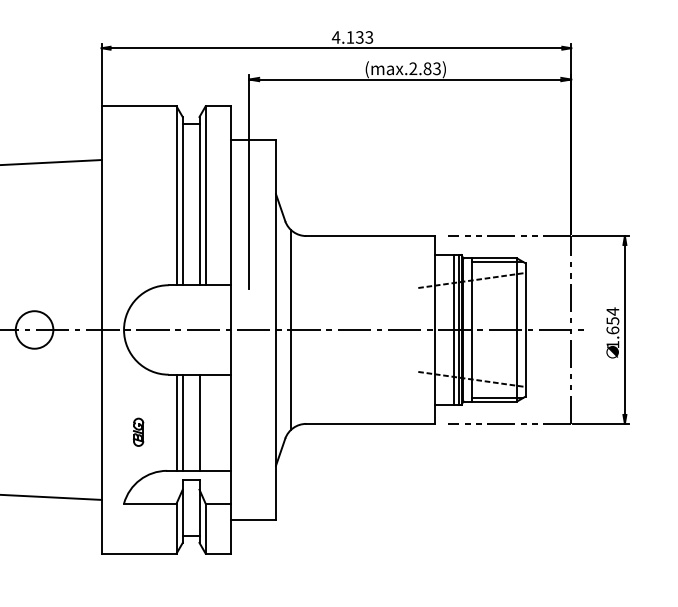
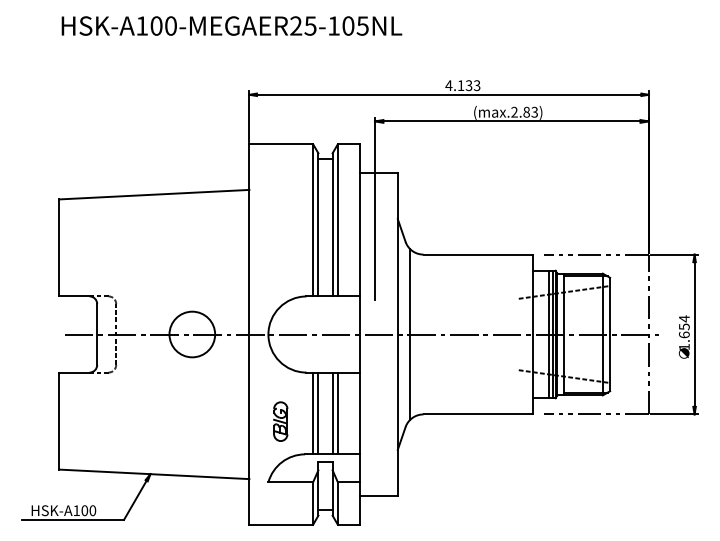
circle: (34, 329) -> (192, 334), size x1.43
line: (205, 422) -> (337, 413), added
part: (138, 432) -> (280, 421), size x1.67

